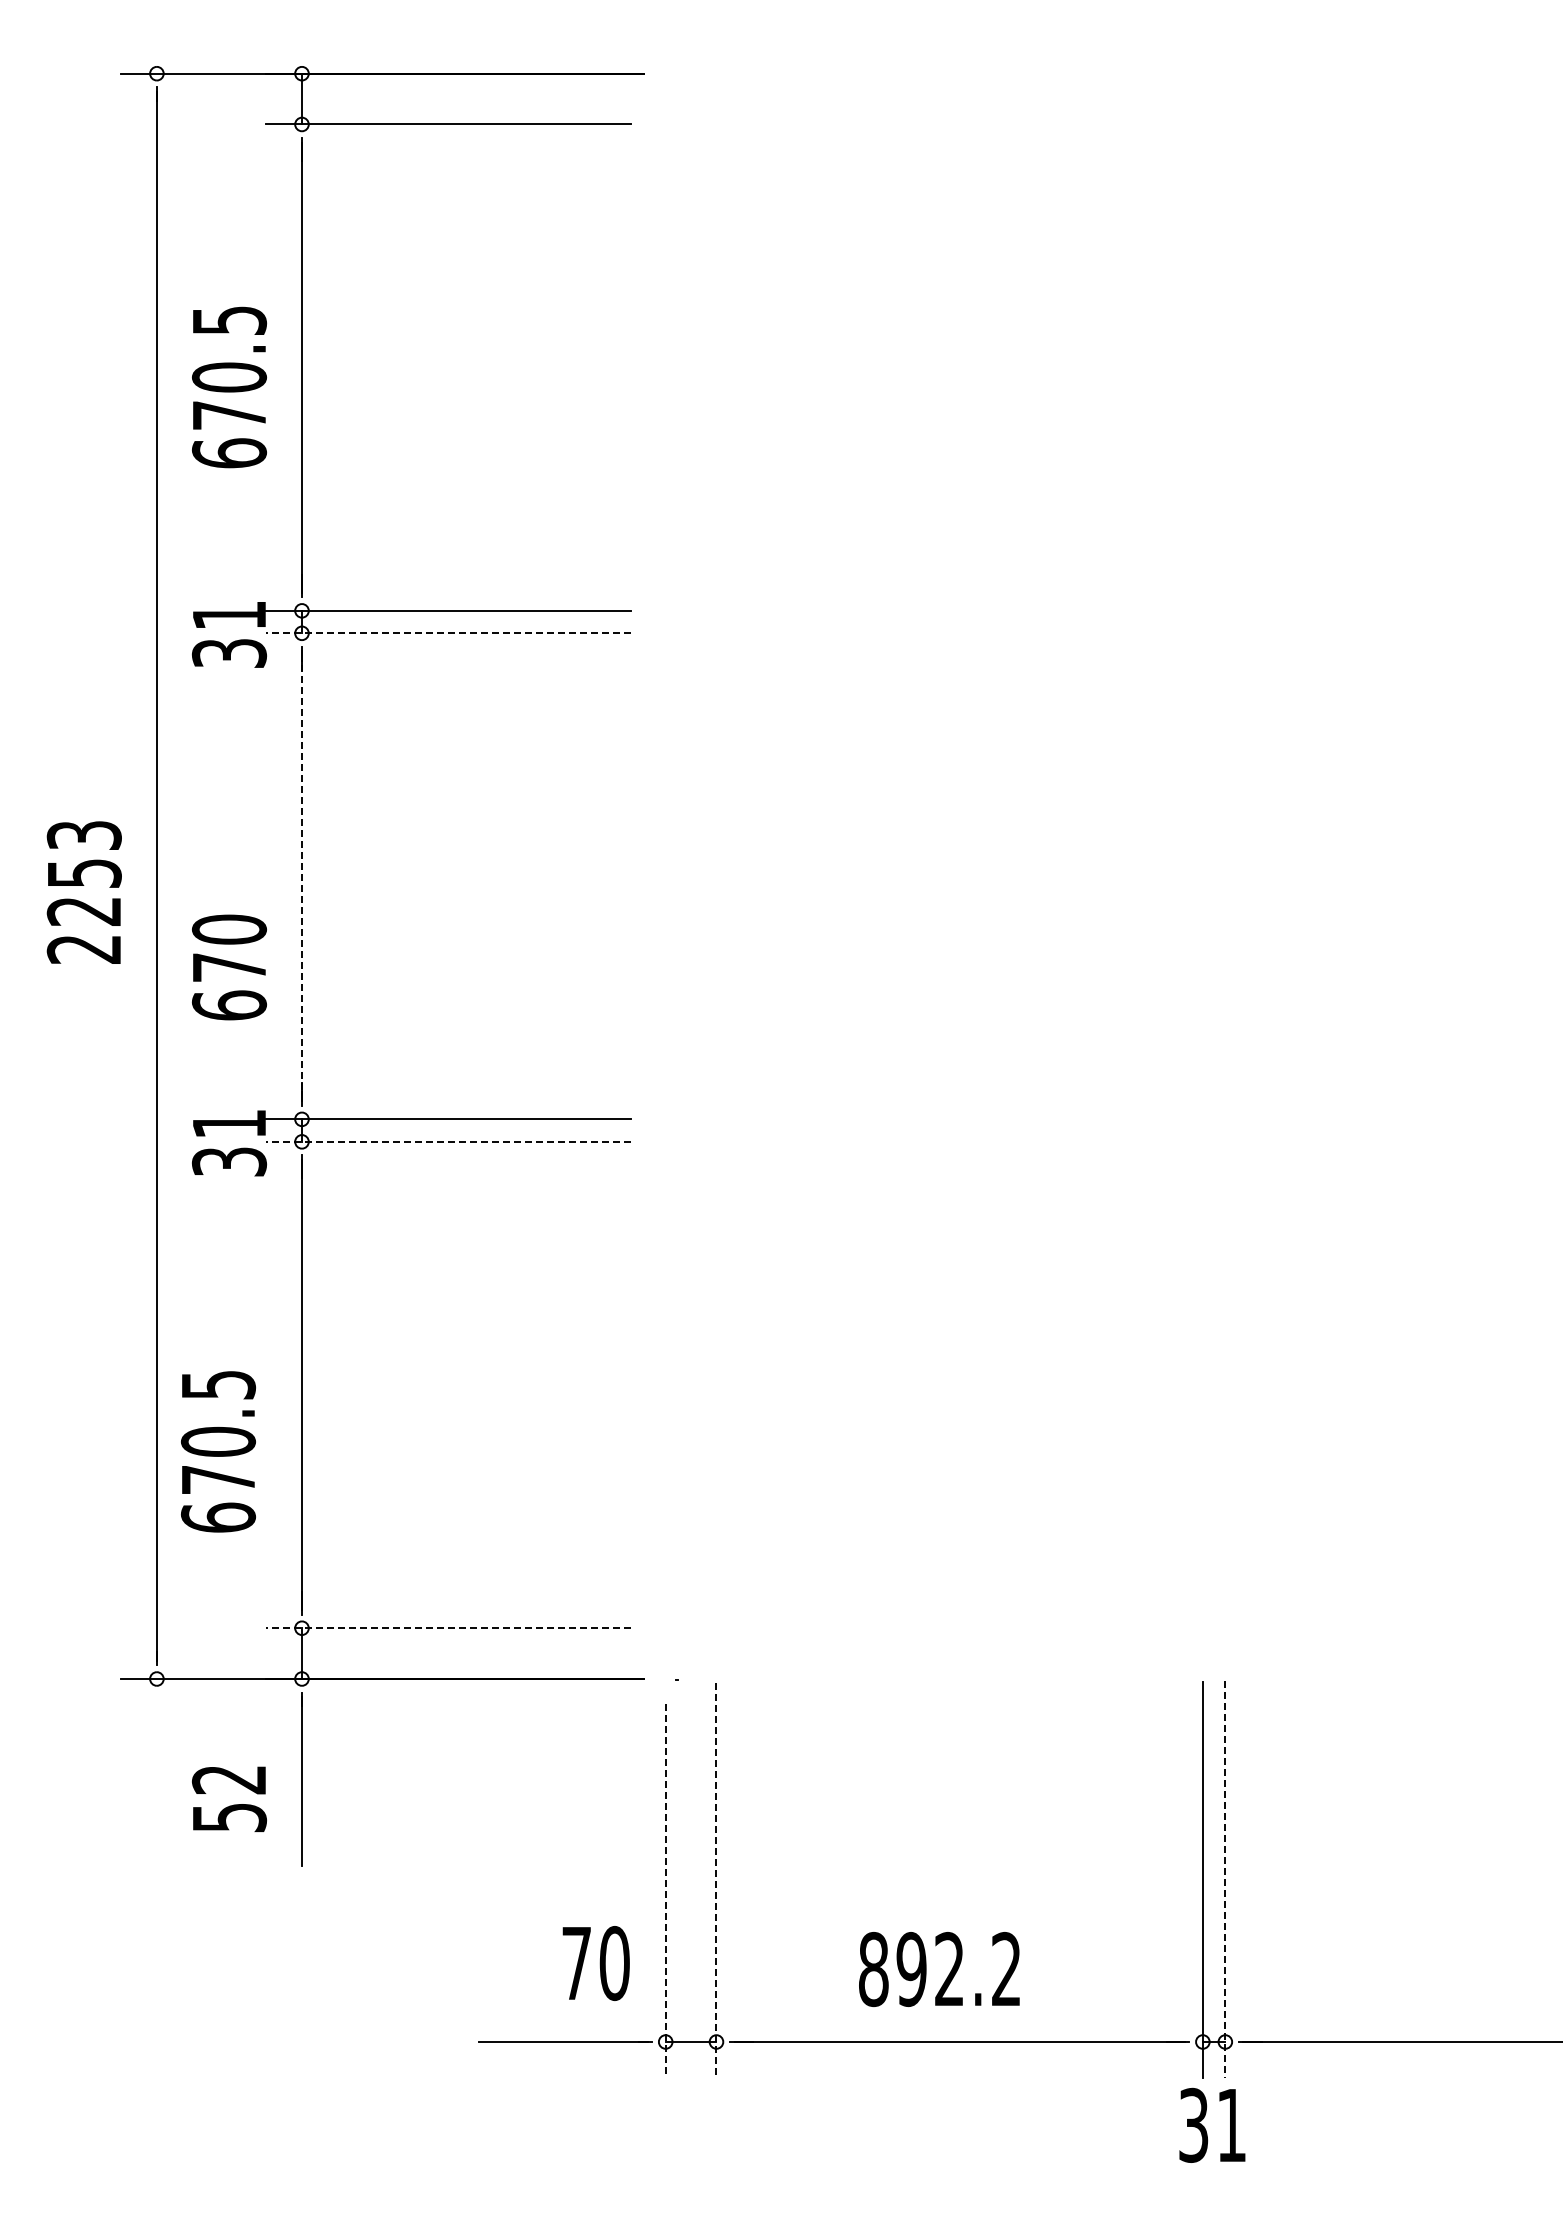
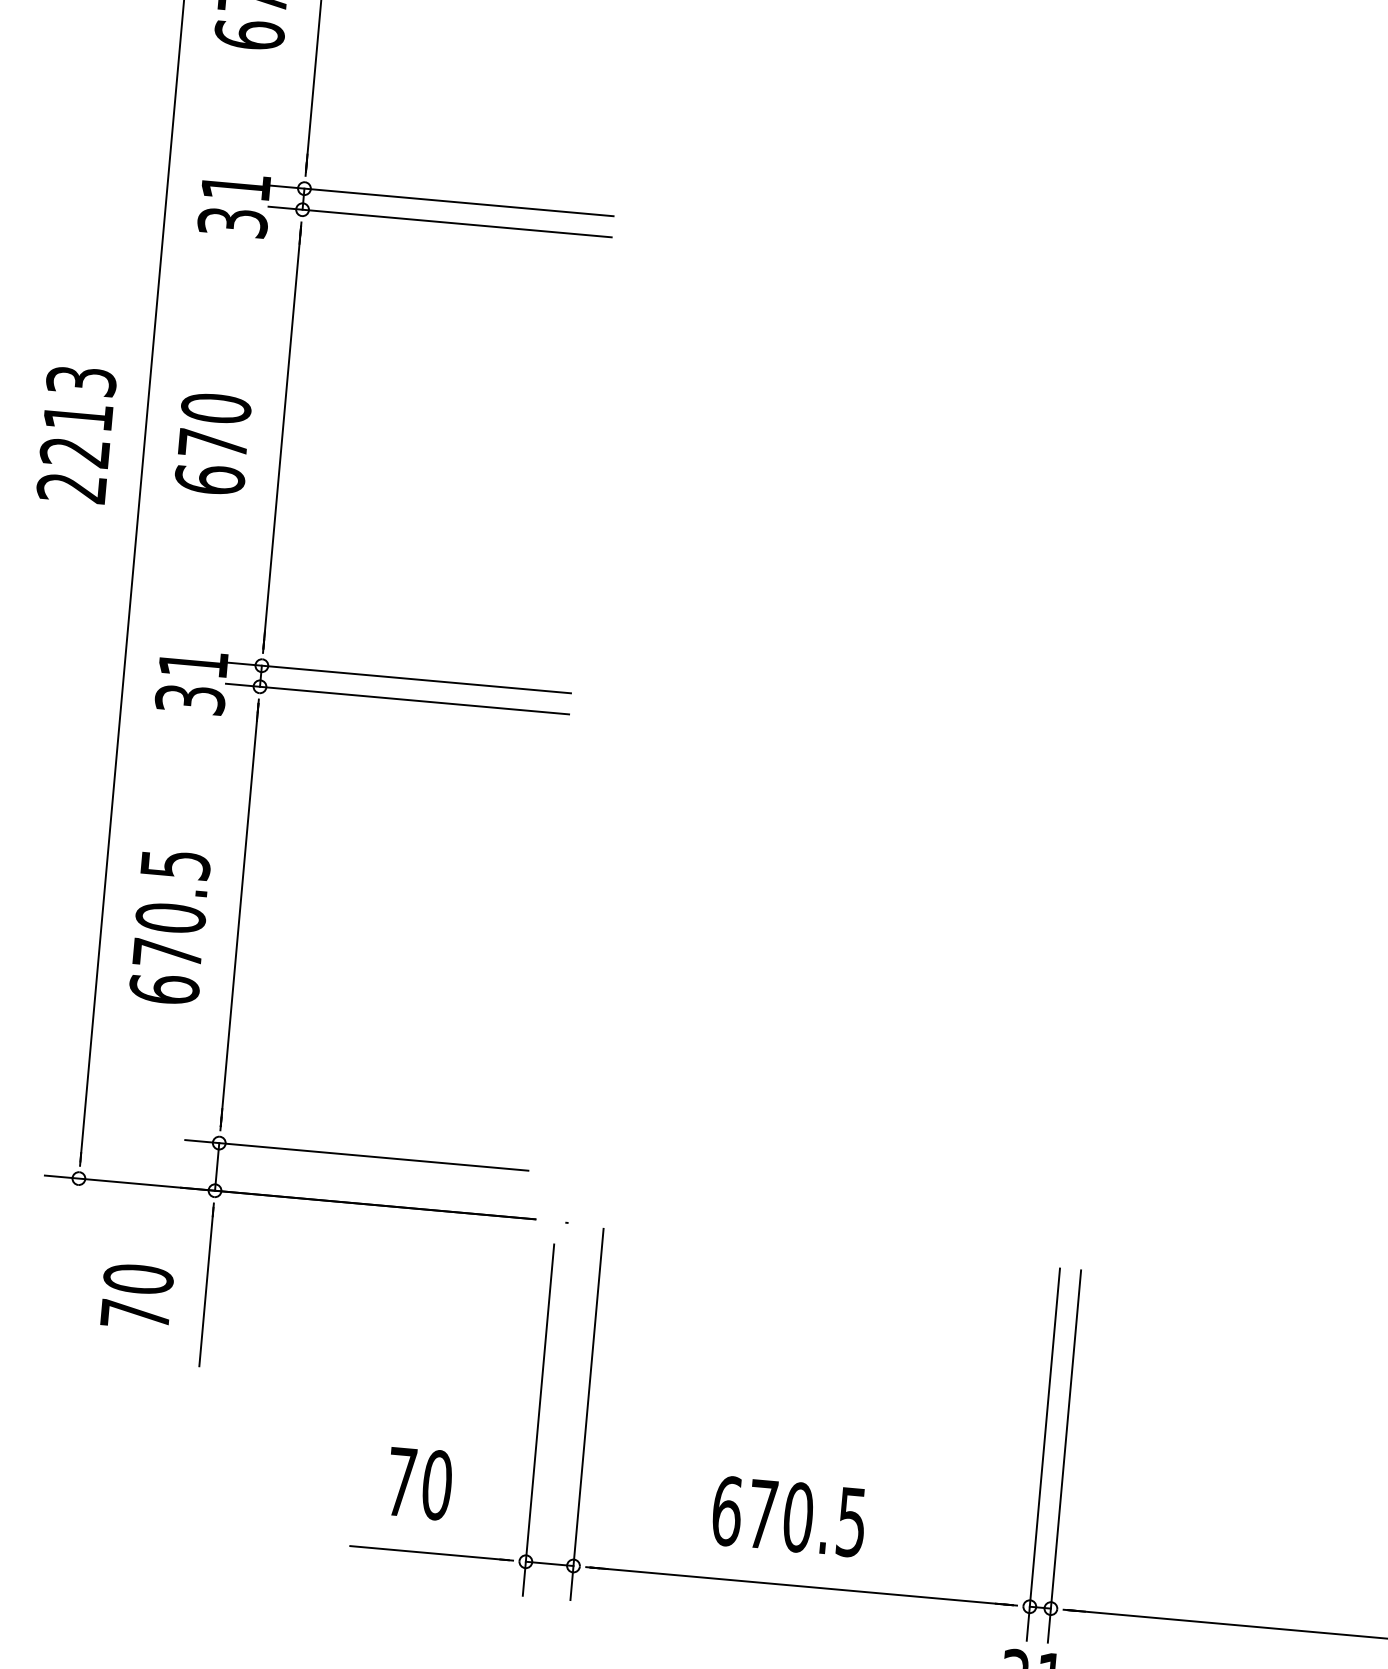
line: (448, 633) -> (440, 222), dashed -> solid
text: (84, 873) -> (78, 416), 2253 -> 2213
line: (301, 876) -> (281, 437), dashed -> solid
text: (229, 967) -> (213, 443), moved
line: (448, 1141) -> (397, 698), dashed -> solid
text: (218, 1451) -> (170, 927), moved
line: (448, 1628) -> (356, 1155), dashed -> solid
text: (229, 1798) -> (137, 1296), 52 -> 70
line: (716, 1880) -> (587, 1414), dashed -> solid
line: (1225, 1880) -> (1064, 1457), dashed -> solid
line: (665, 1891) -> (538, 1420), dashed -> solid
text: (595, 1963) -> (419, 1483), moved
text: (939, 1969) -> (788, 1516), 892.2 -> 670.5

